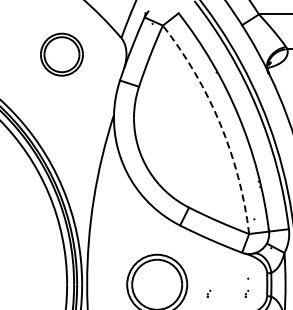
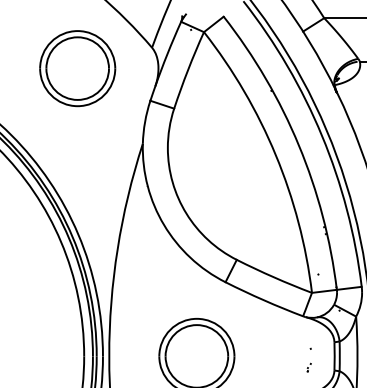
part: (61, 54) -> (77, 68), size x1.43
arc: (220, 123) -> (276, 154), dashed -> solid
part: (208, 293) -> (261, 367), removed

